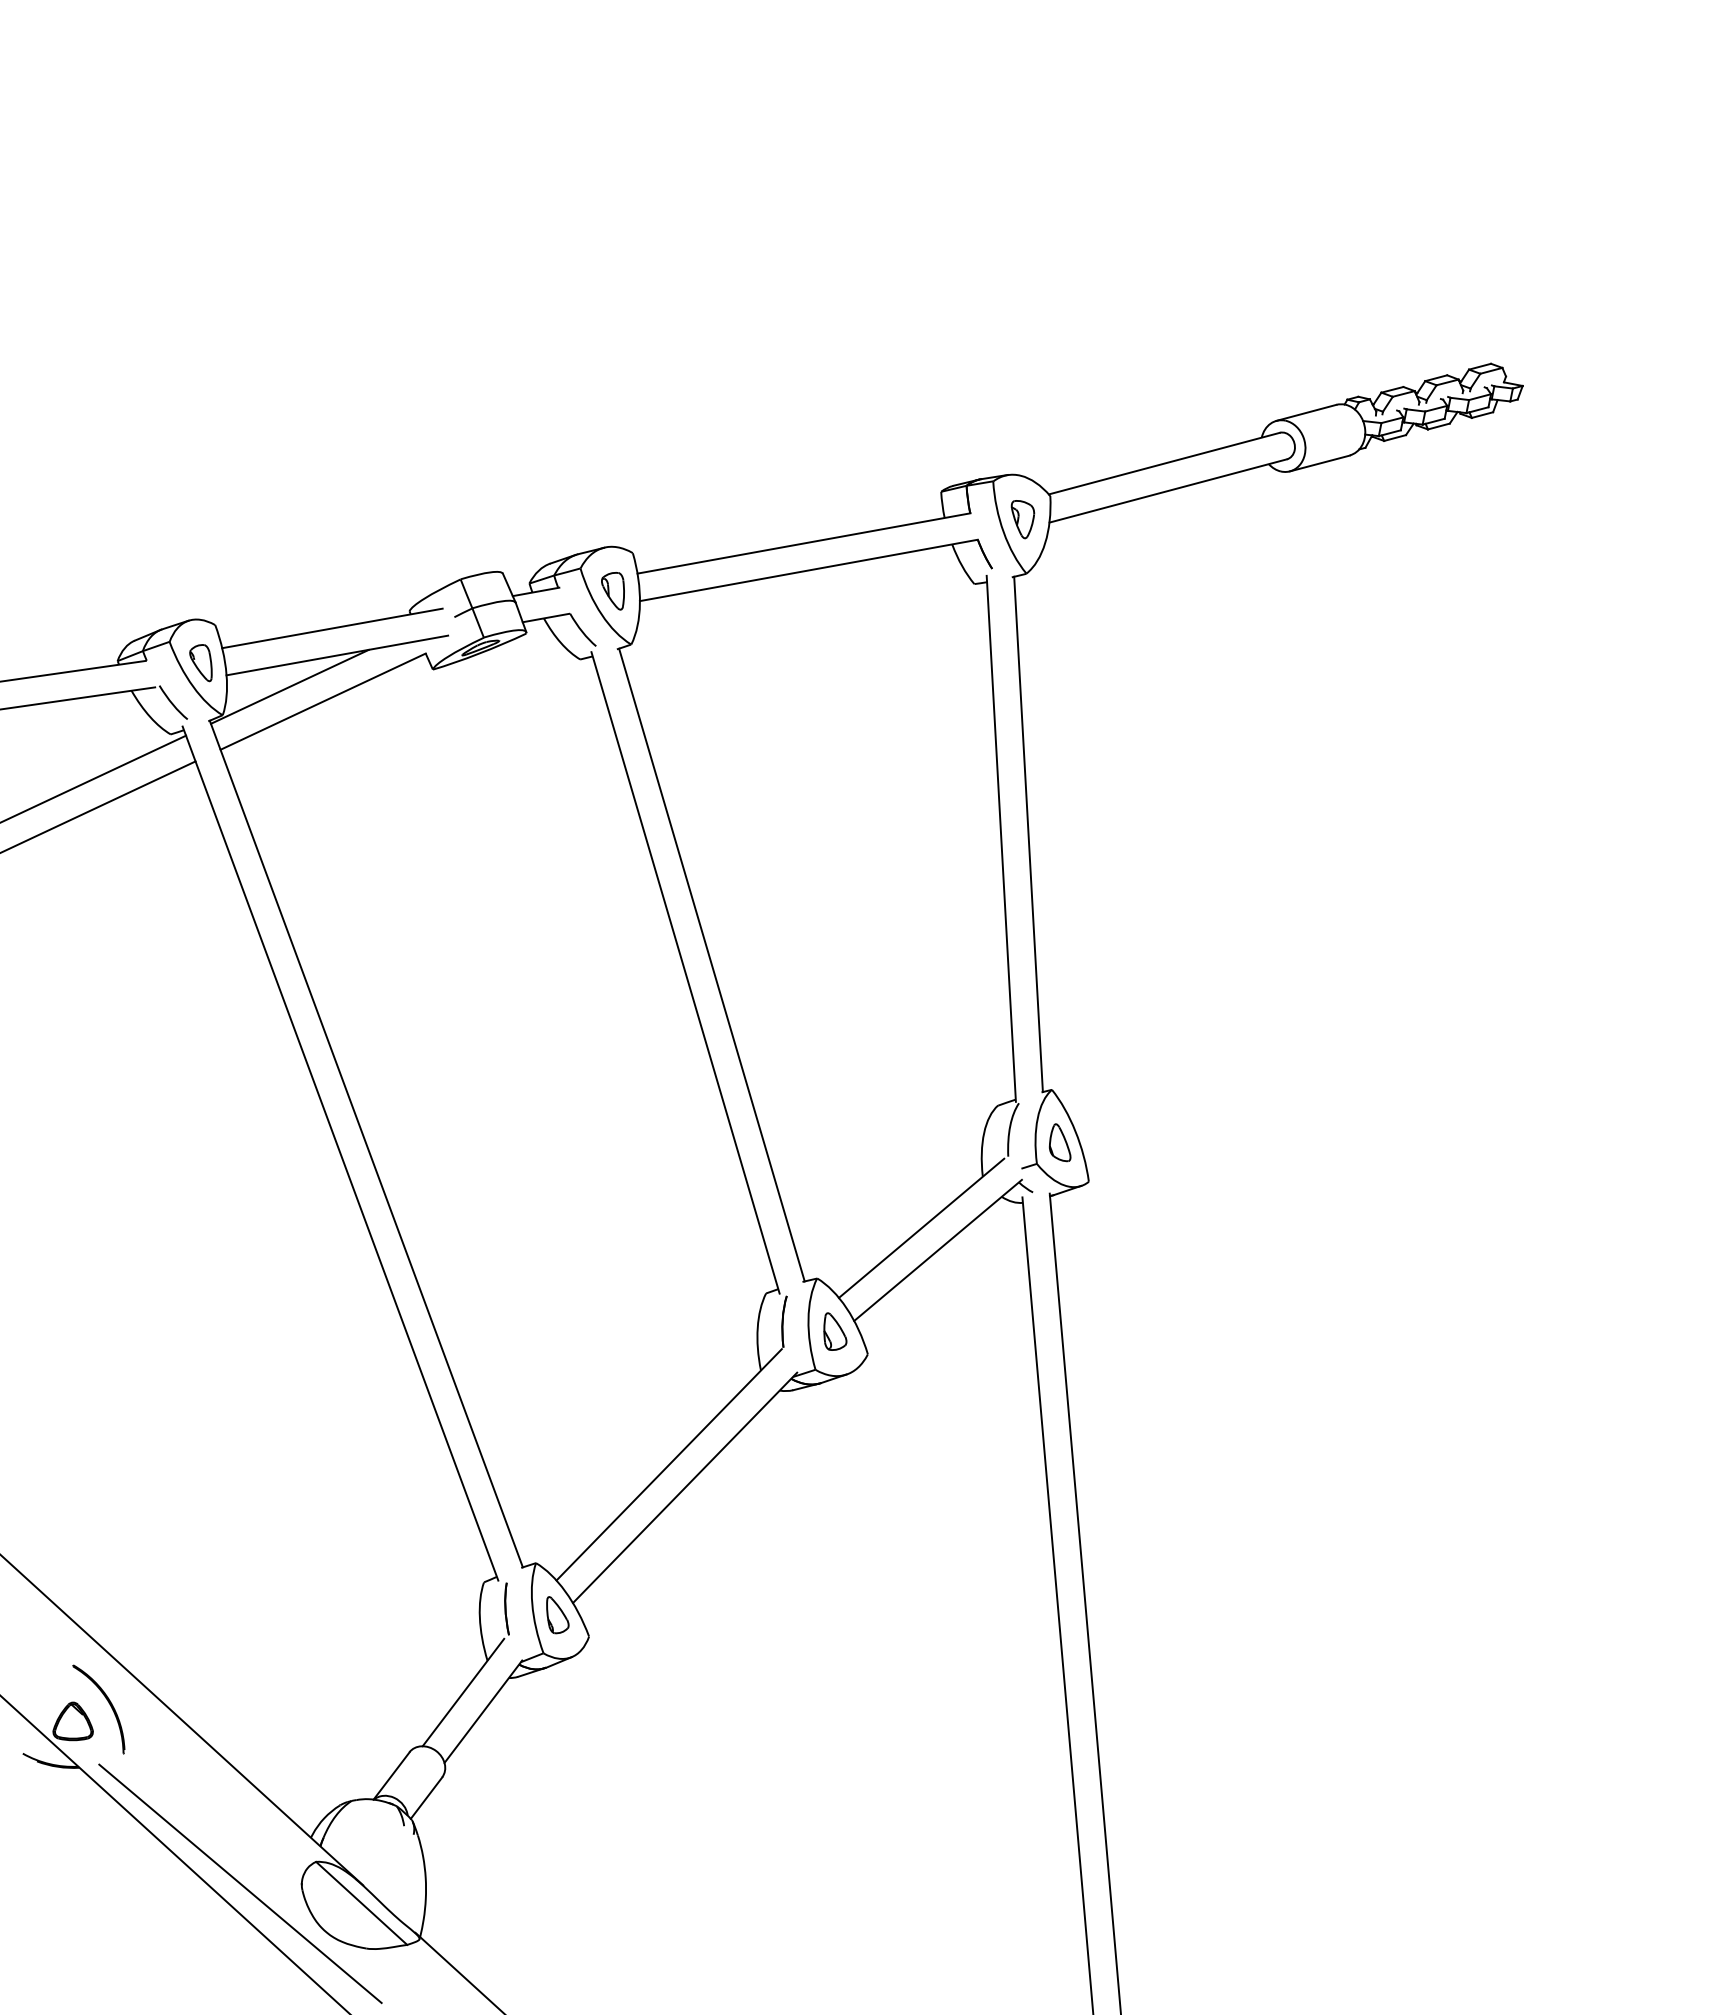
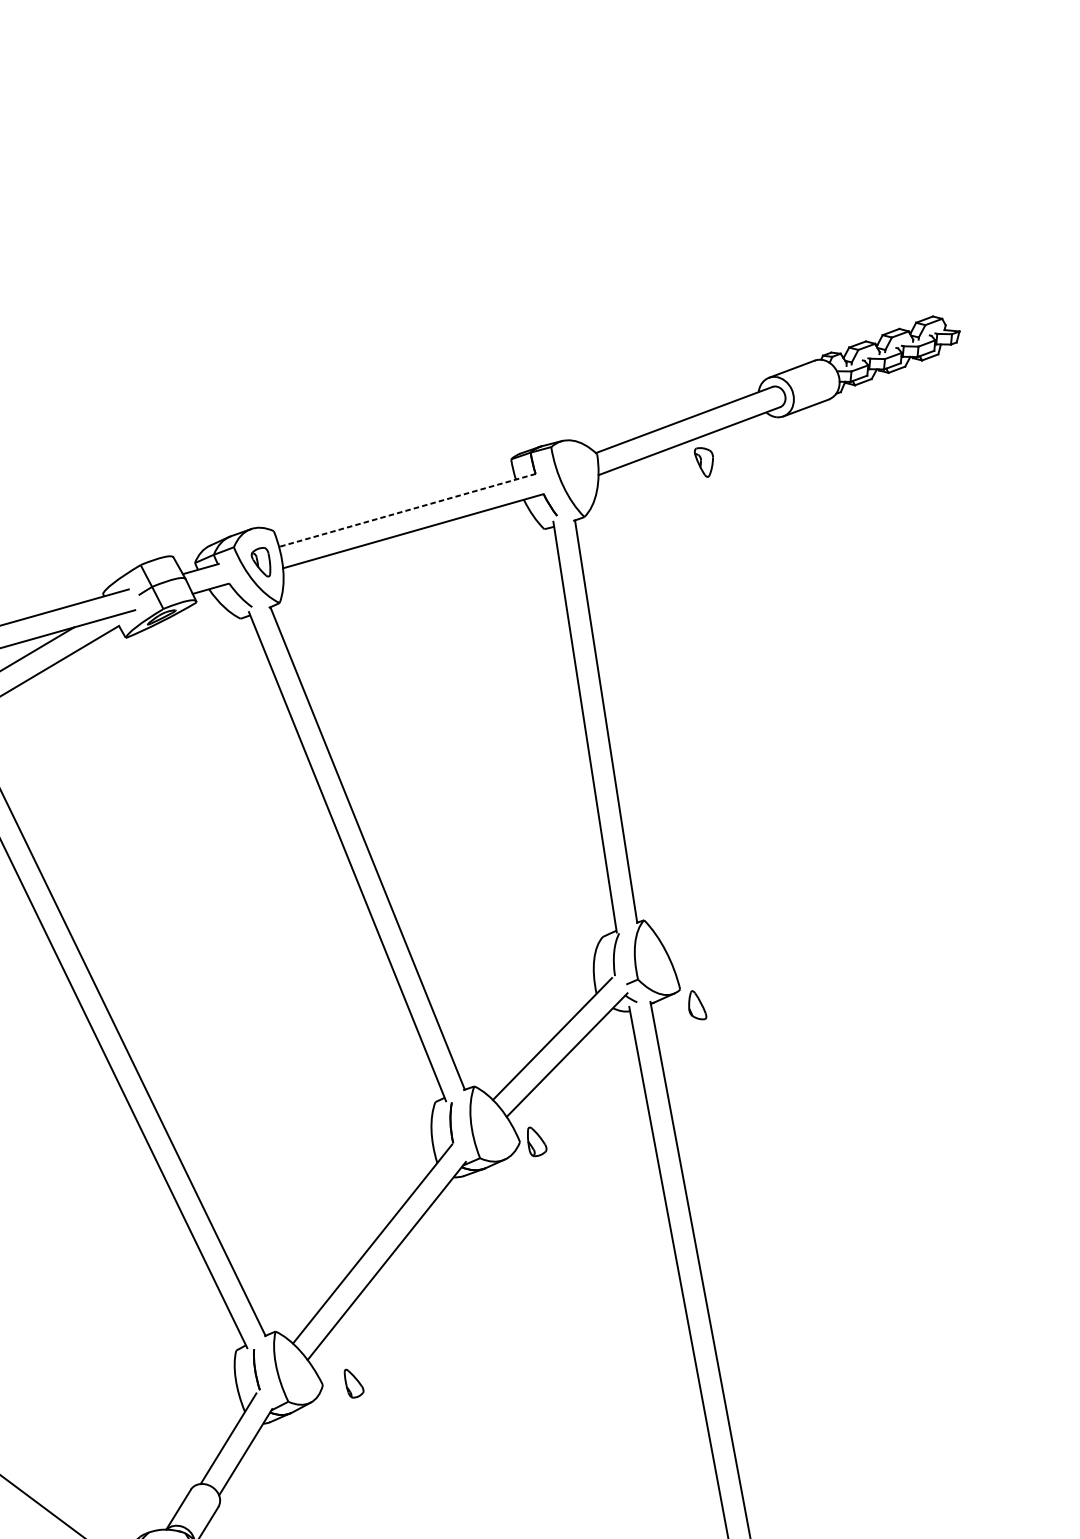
part: (1022, 519) -> (704, 462), moved
line: (803, 543) -> (407, 510), solid -> dashed
part: (1059, 1142) -> (696, 1005), moved
part: (835, 1331) -> (537, 1141), moved
part: (557, 1615) -> (353, 1383), moved

